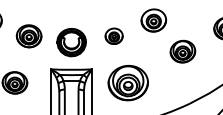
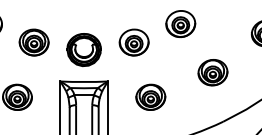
part: (113, 36) -> (133, 42), size x1.43
part: (182, 51) -> (212, 72), moved
part: (128, 82) -> (150, 96), size x0.62

